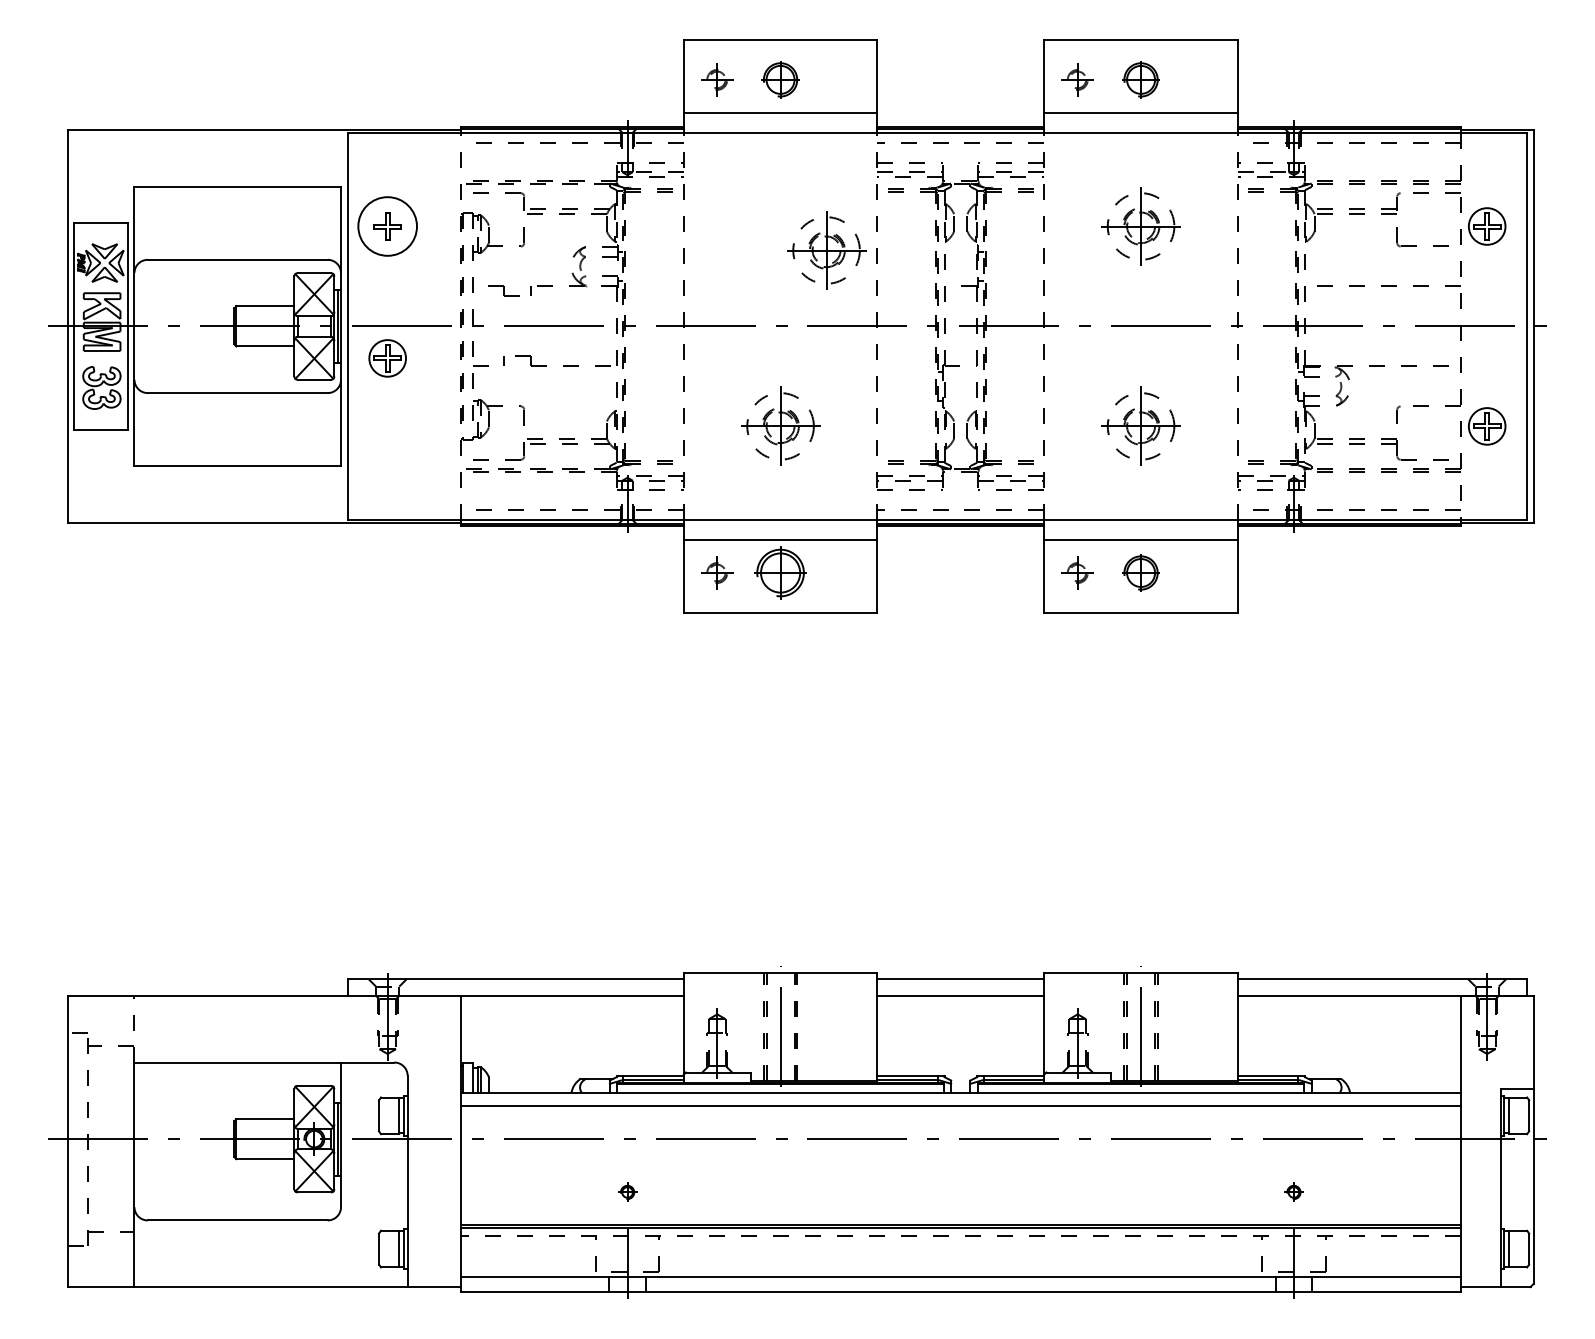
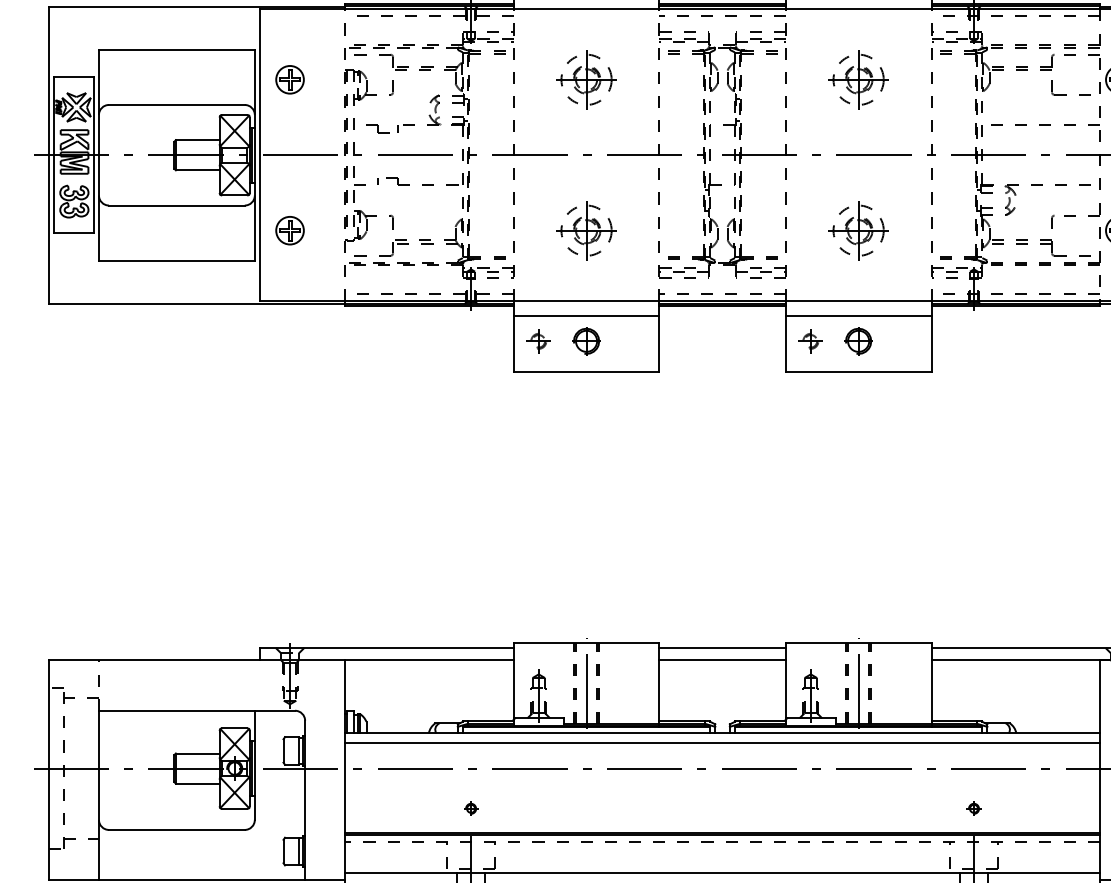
circle: (387, 226) -> (289, 79), size x0.62
part: (826, 250) -> (586, 79), moved
part: (387, 358) -> (289, 230), moved
part: (780, 572) -> (586, 340), size x0.71

